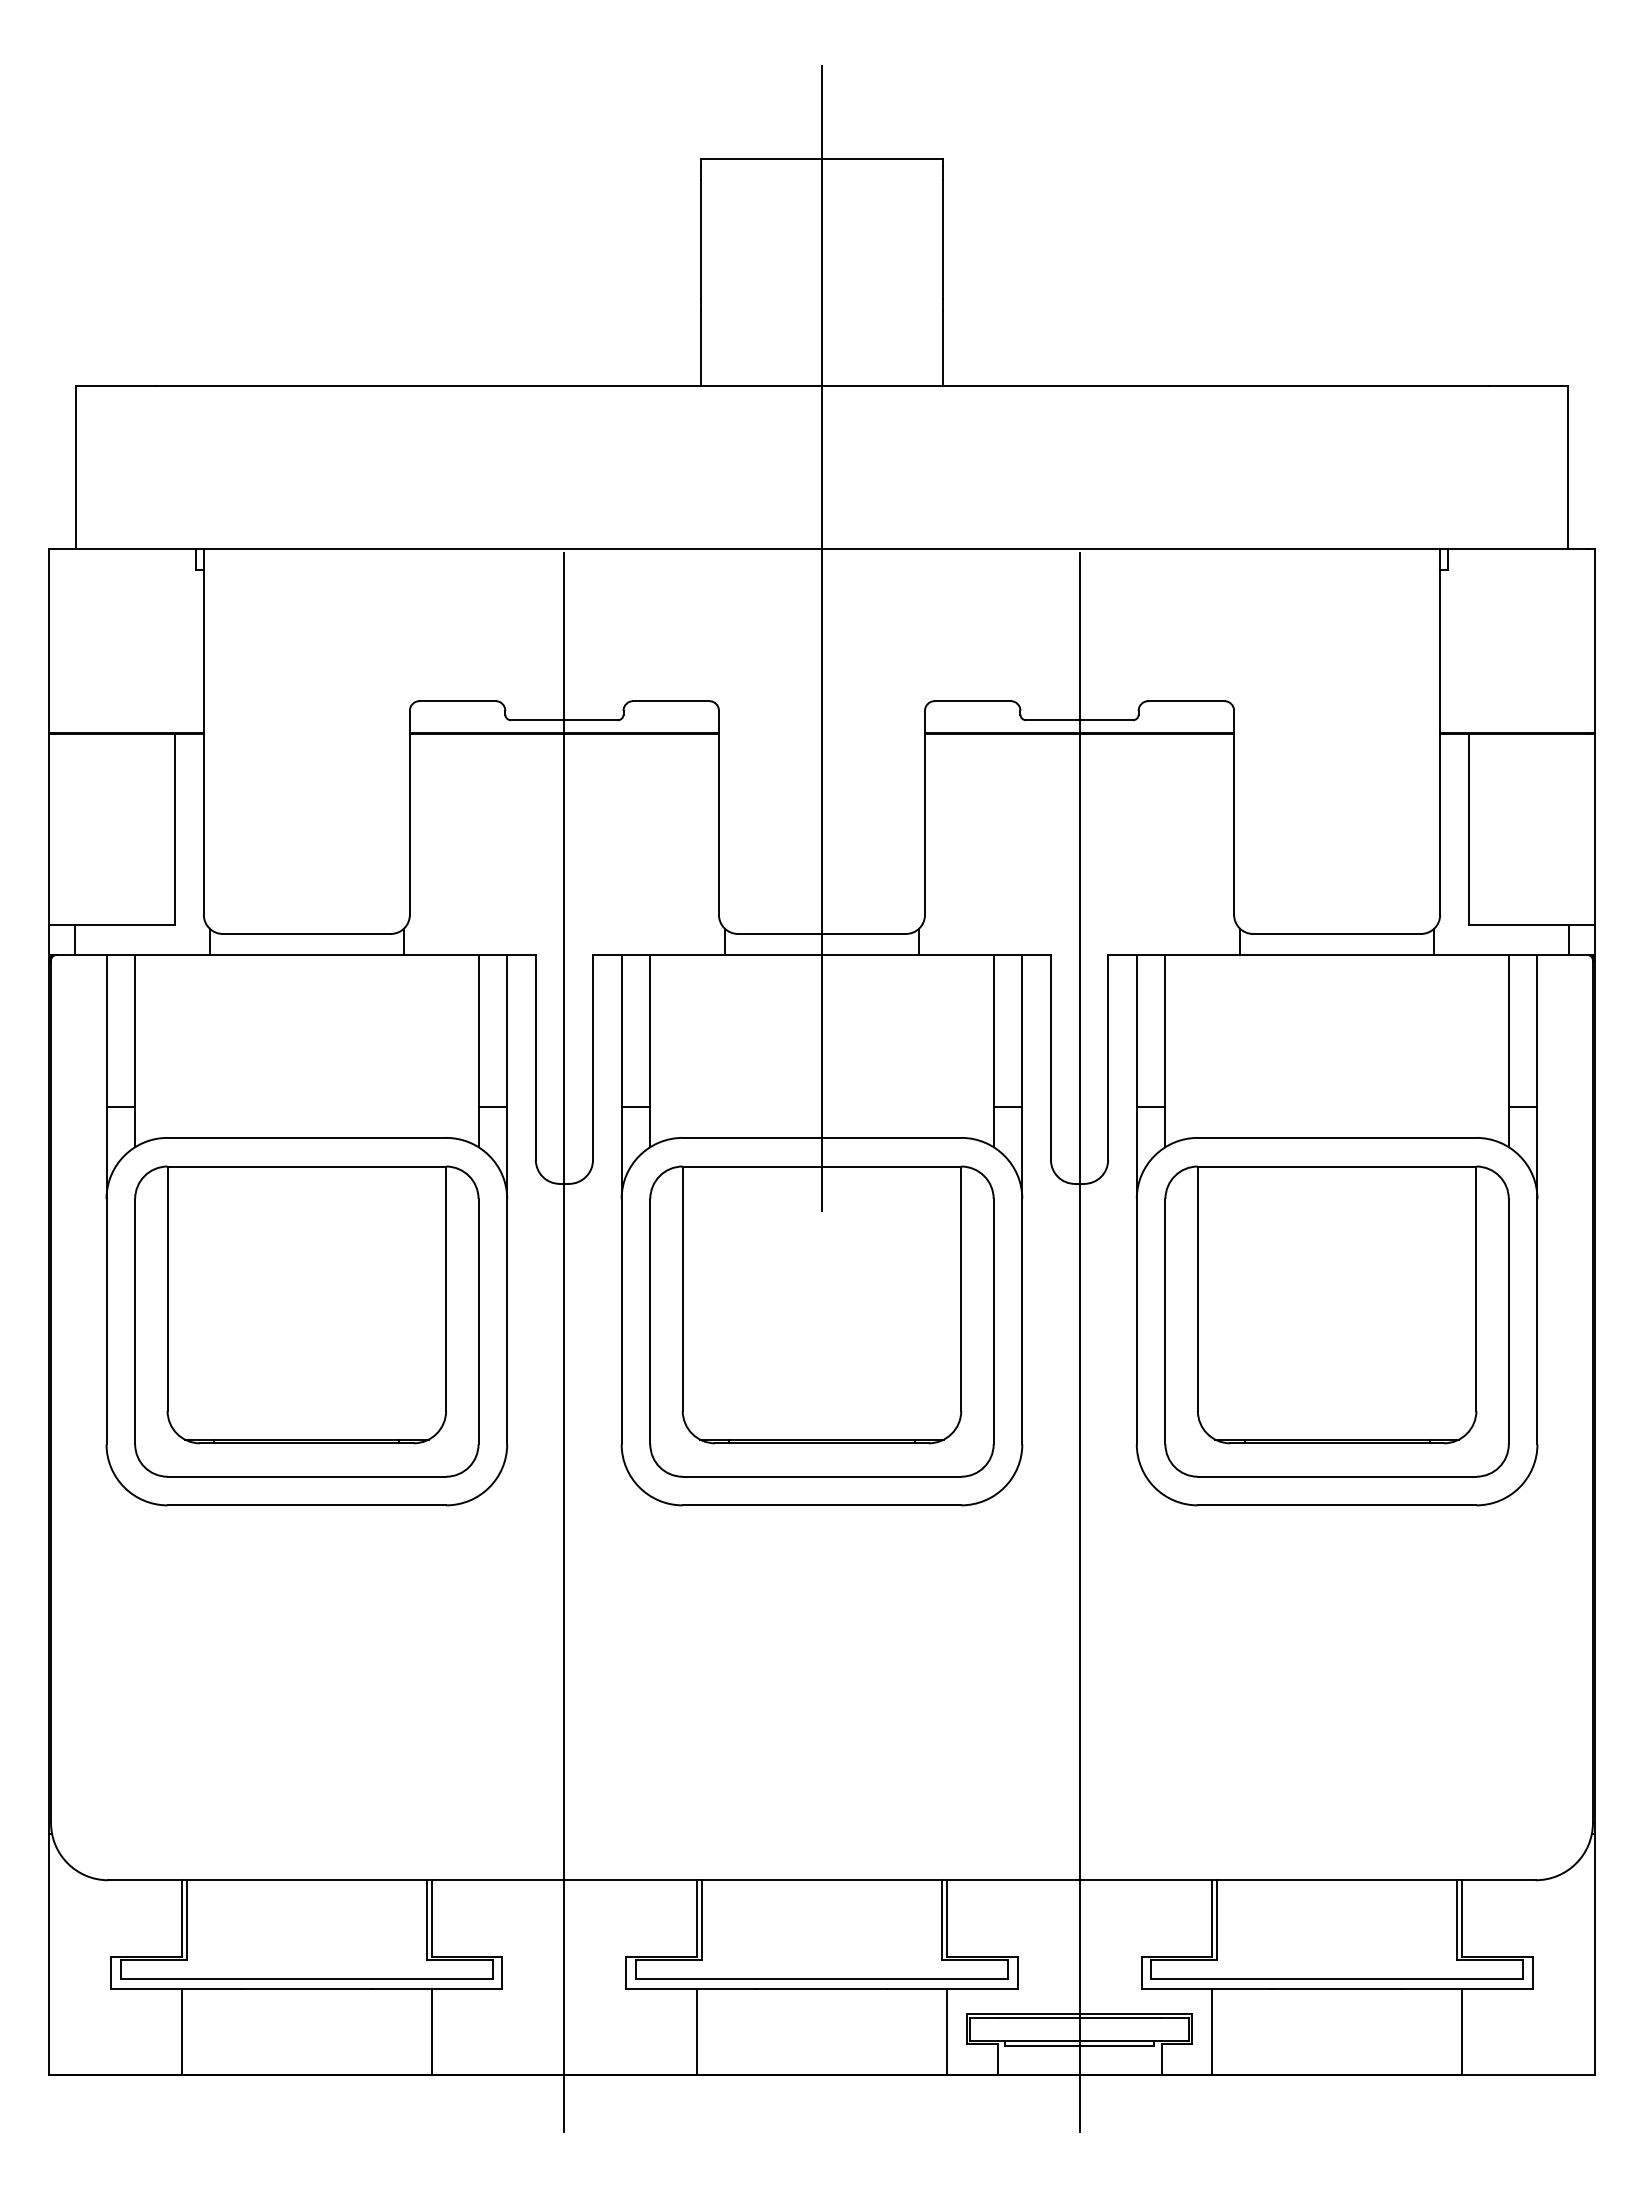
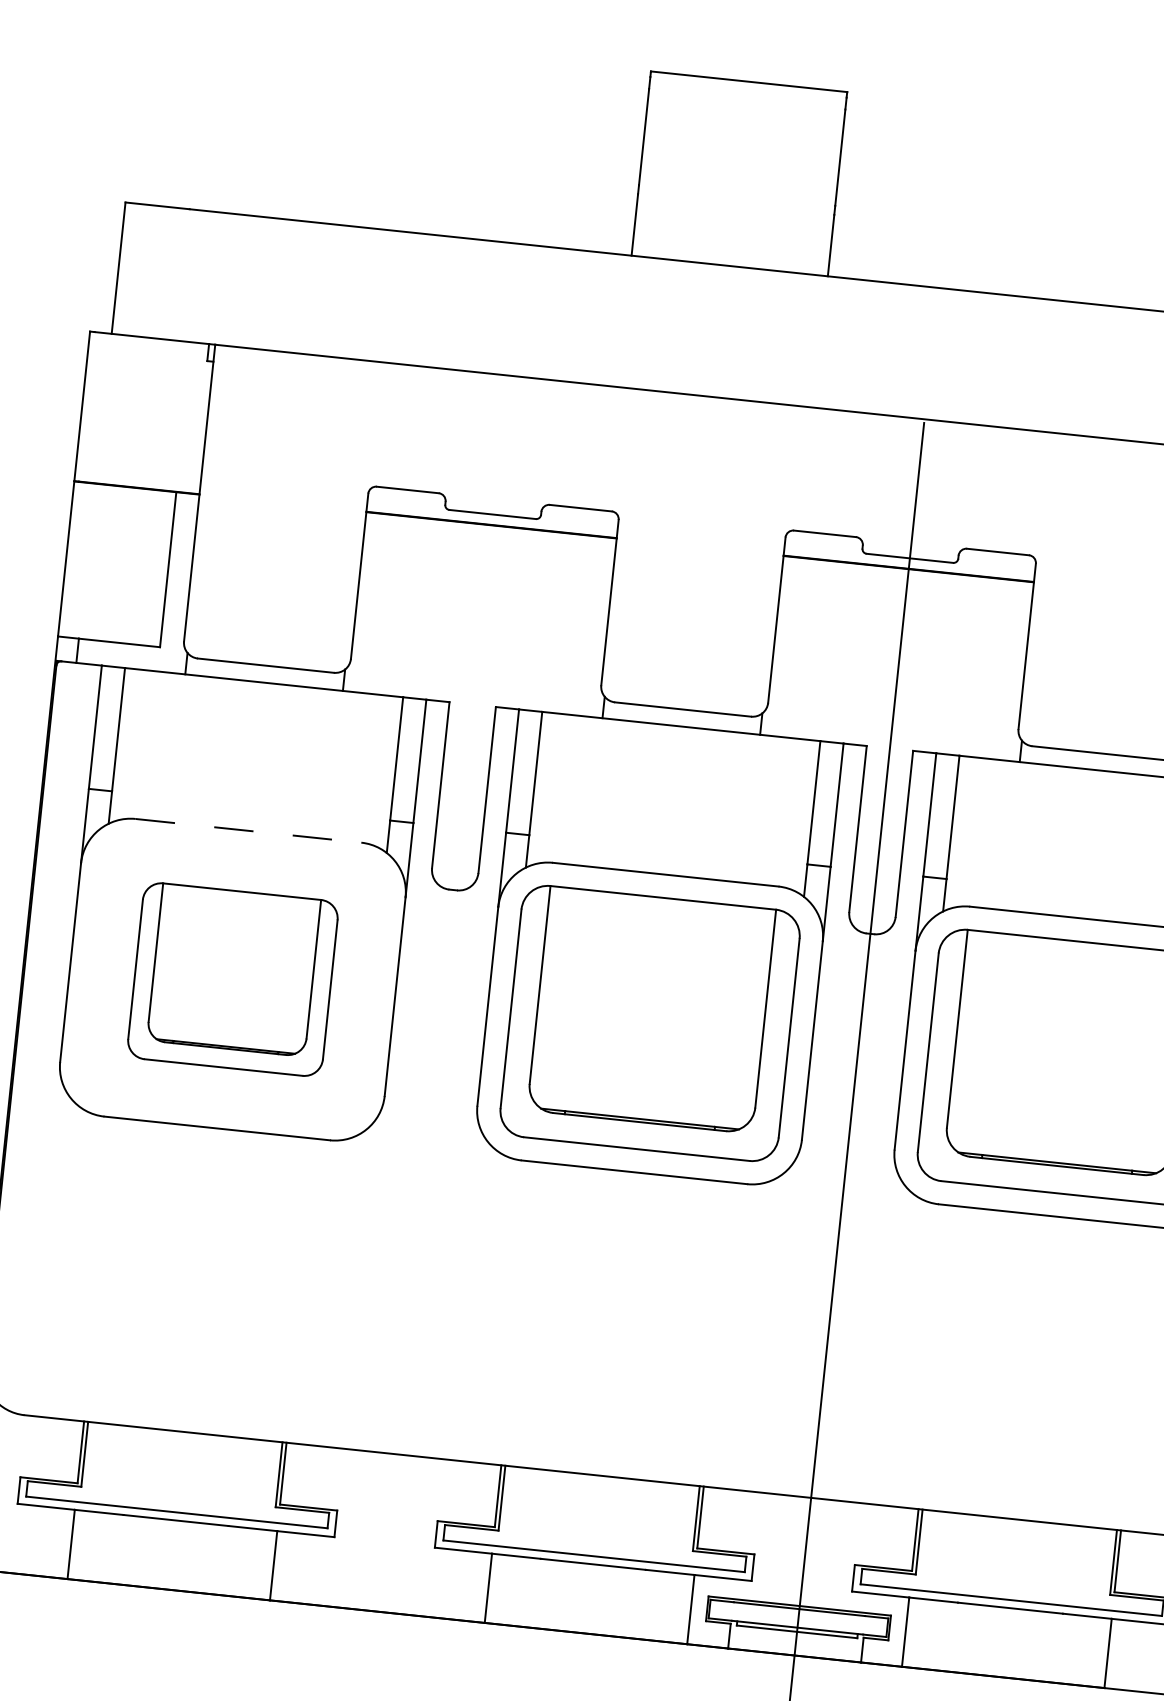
line: (822, 637) -> (708, 469), removed
line: (307, 1137) -> (249, 830), solid -> dashed
part: (306, 1321) -> (232, 979), size x0.7
line: (564, 1342) -> (439, 1018), removed

